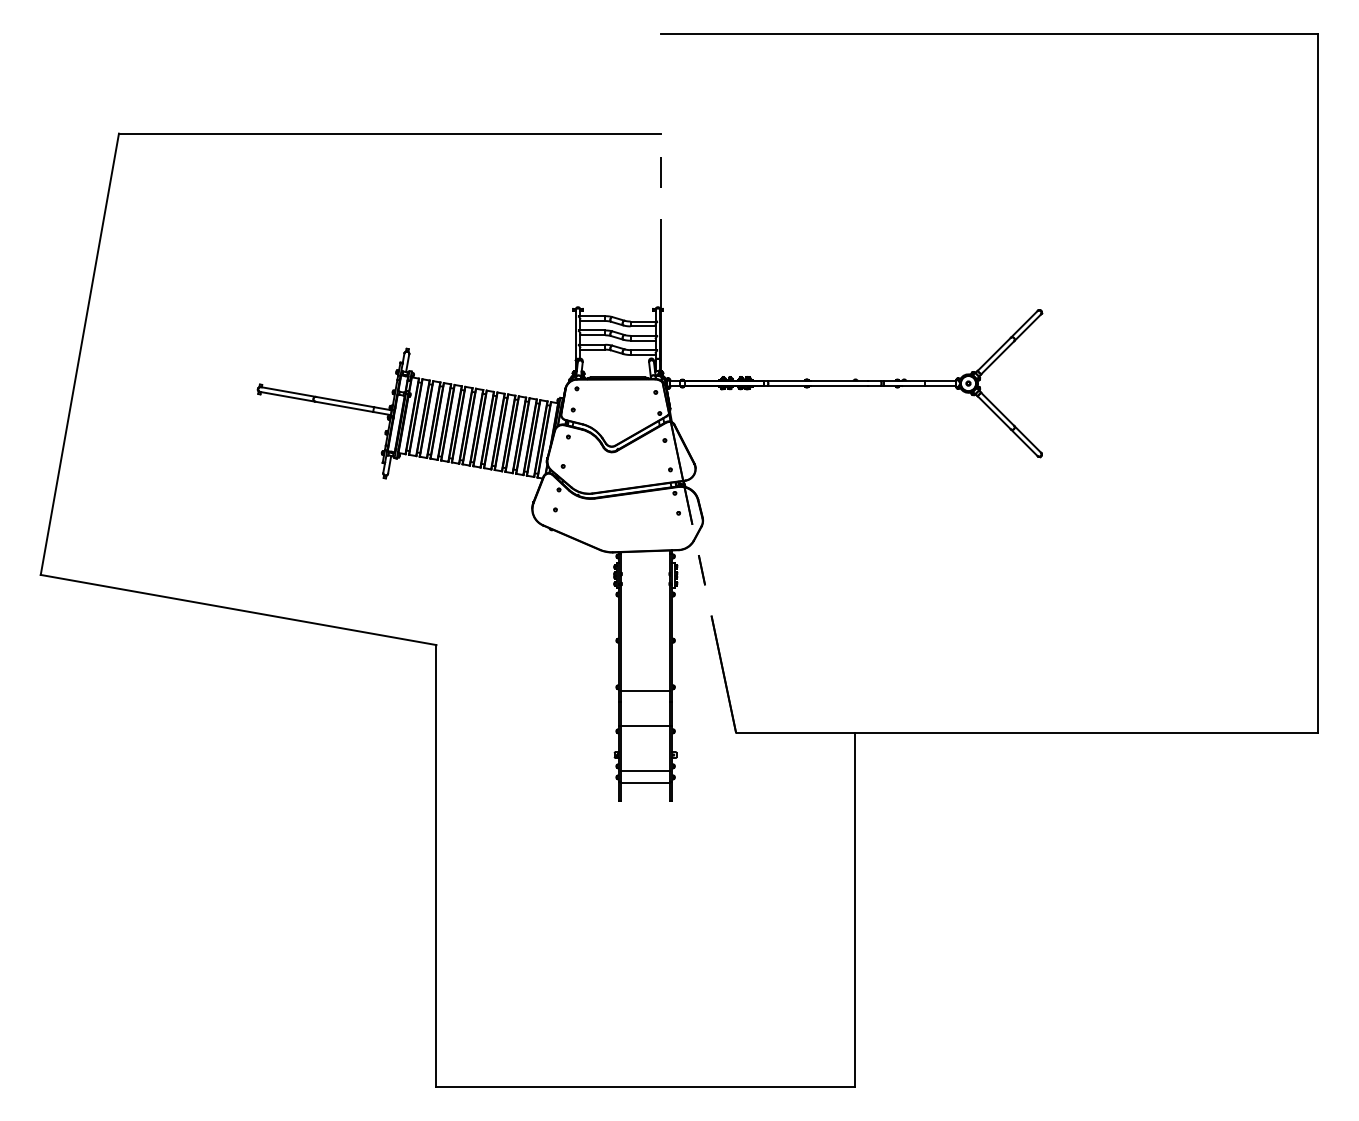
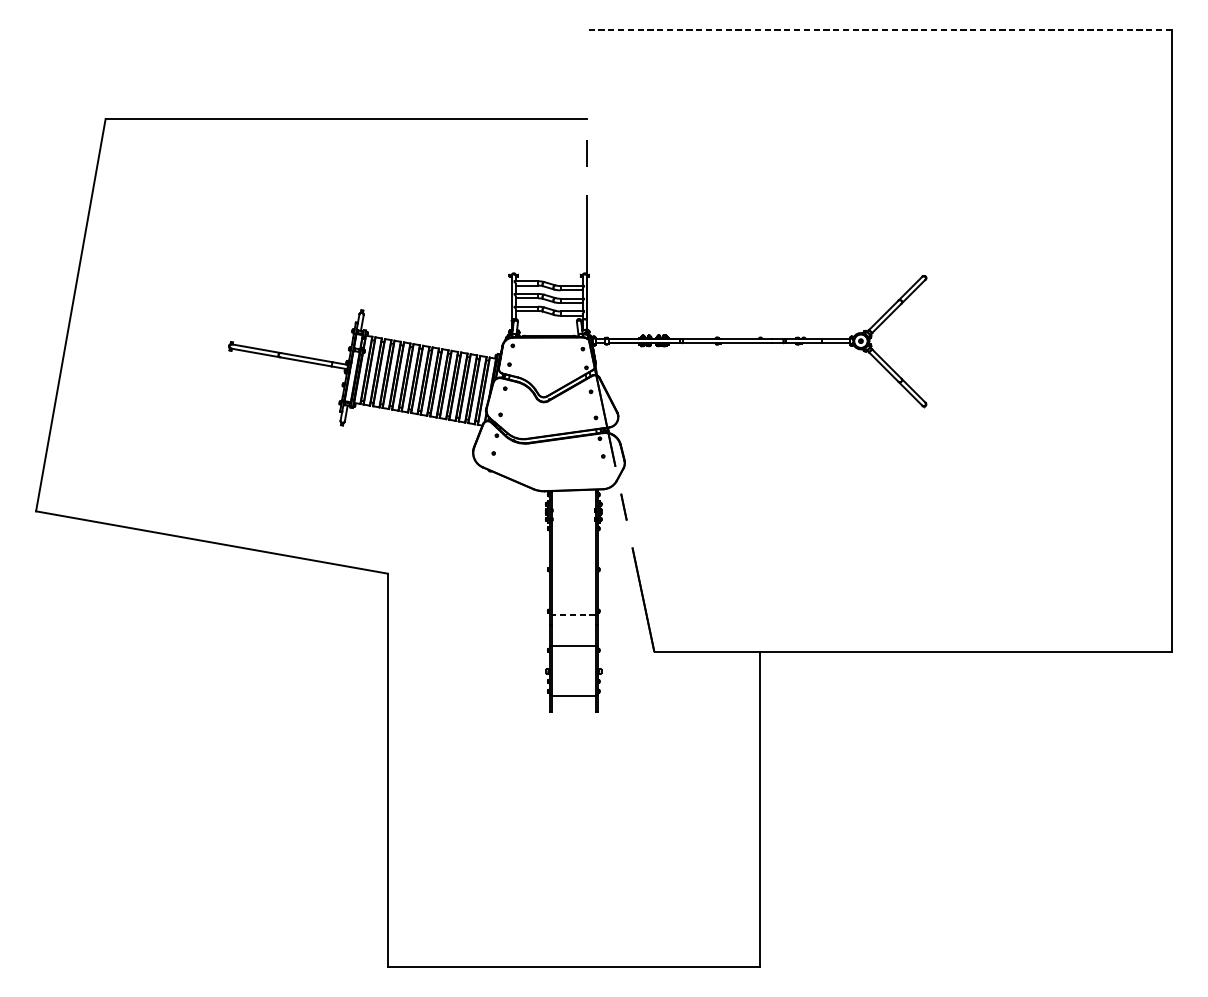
line: (989, 33) -> (879, 29), solid -> dashed
line: (645, 691) -> (573, 614), solid -> dashed
line: (645, 770) -> (573, 685), removed

